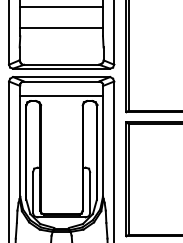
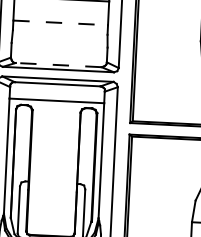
line: (62, 27) -> (61, 22), solid -> dashed
line: (61, 64) -> (58, 64), solid -> dashed

